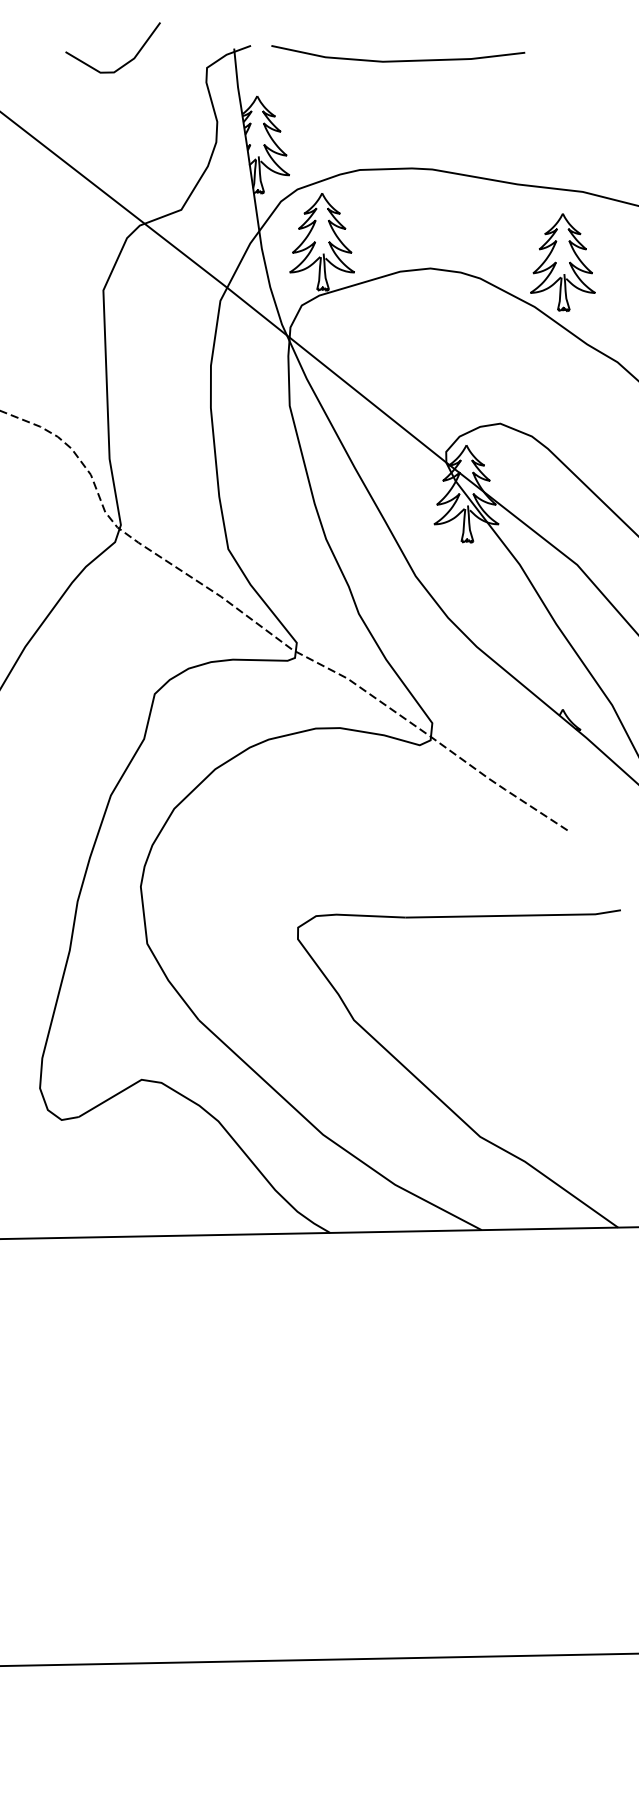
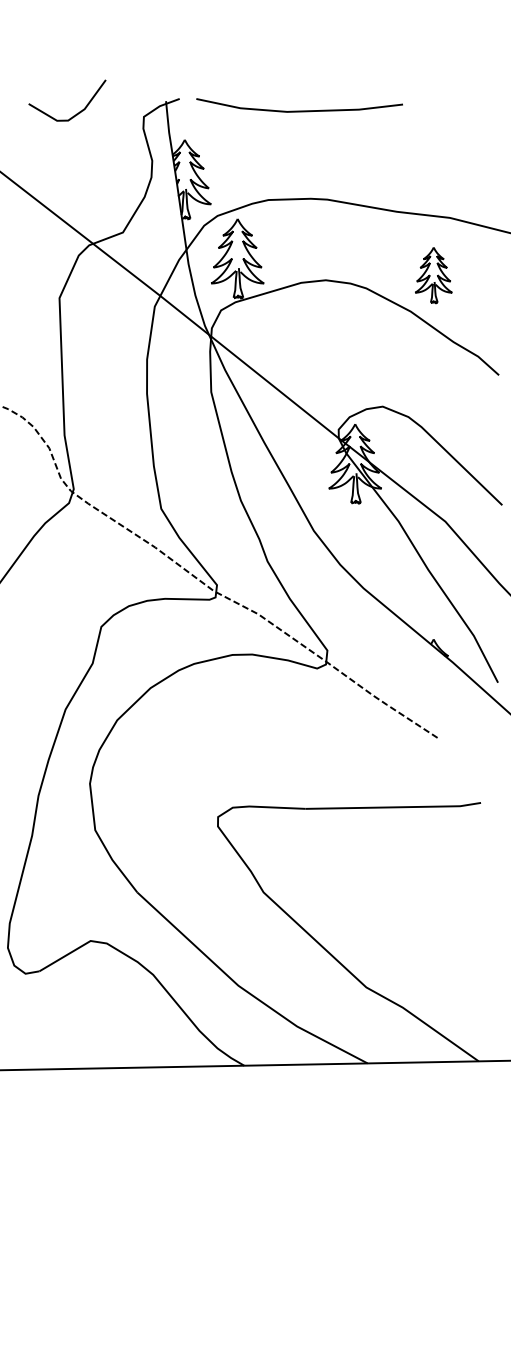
part: (562, 262) -> (433, 275), size x0.7

